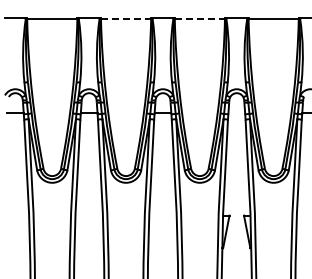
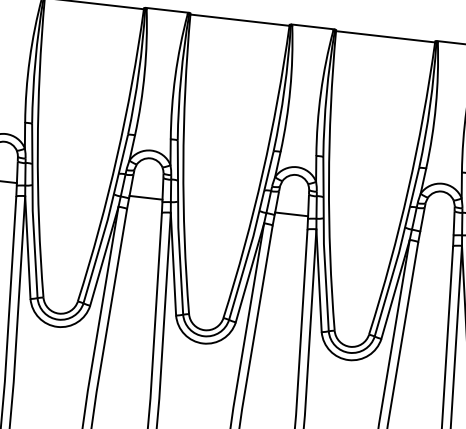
line: (126, 18) -> (240, 19), dashed -> solid
line: (200, 18) -> (386, 36), dashed -> solid

